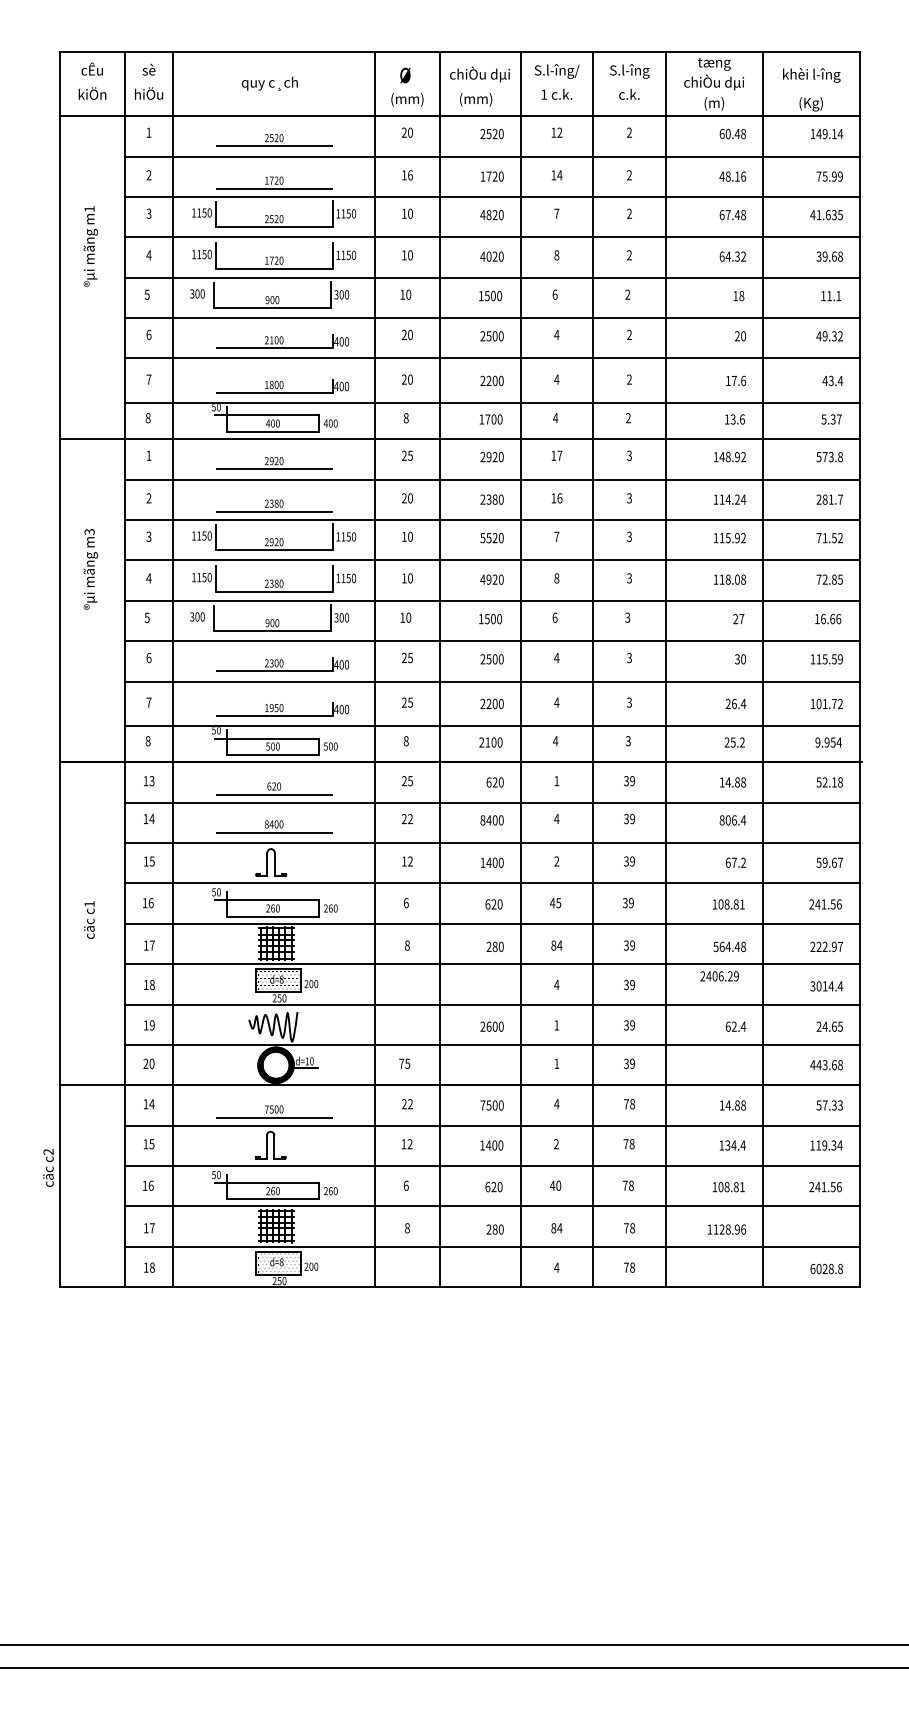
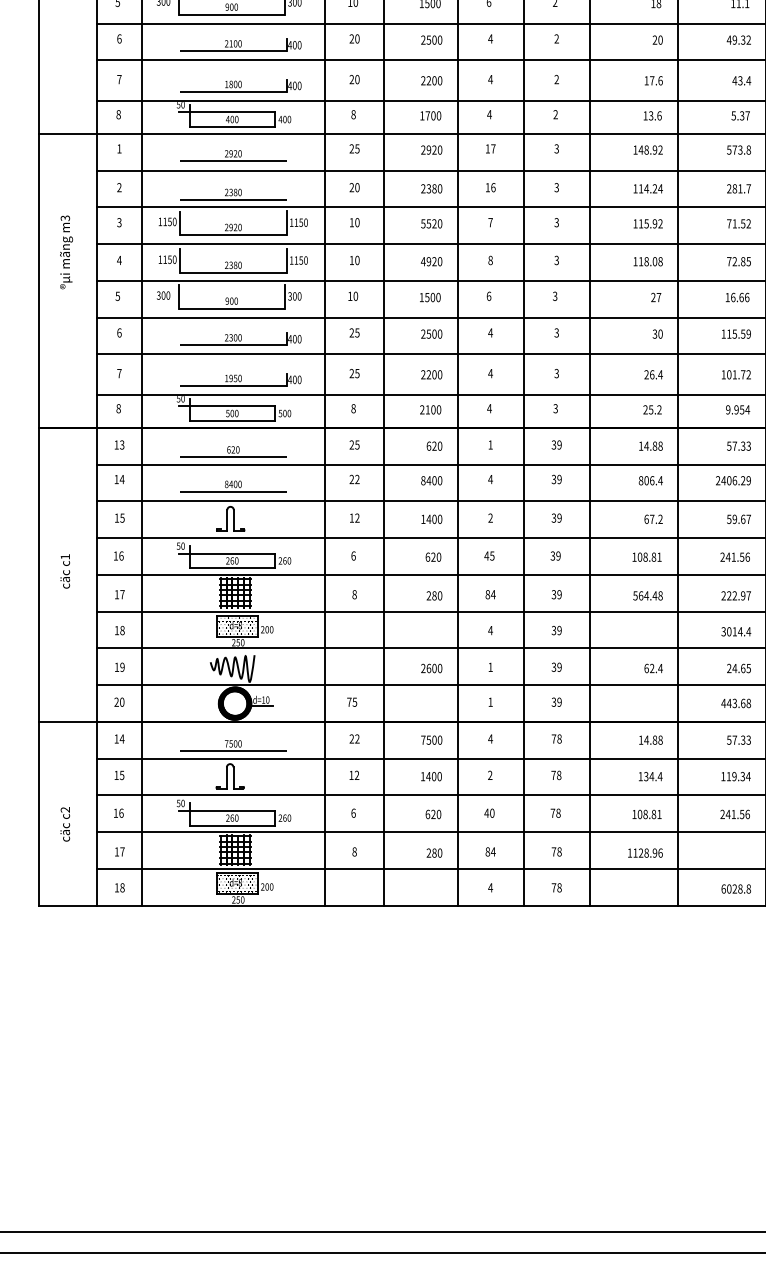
text: (832, 782) -> (741, 446), 52.18 -> 57.33
text: (719, 976) -> (733, 480), moved
text: (48, 1167) -> (65, 823), moved

